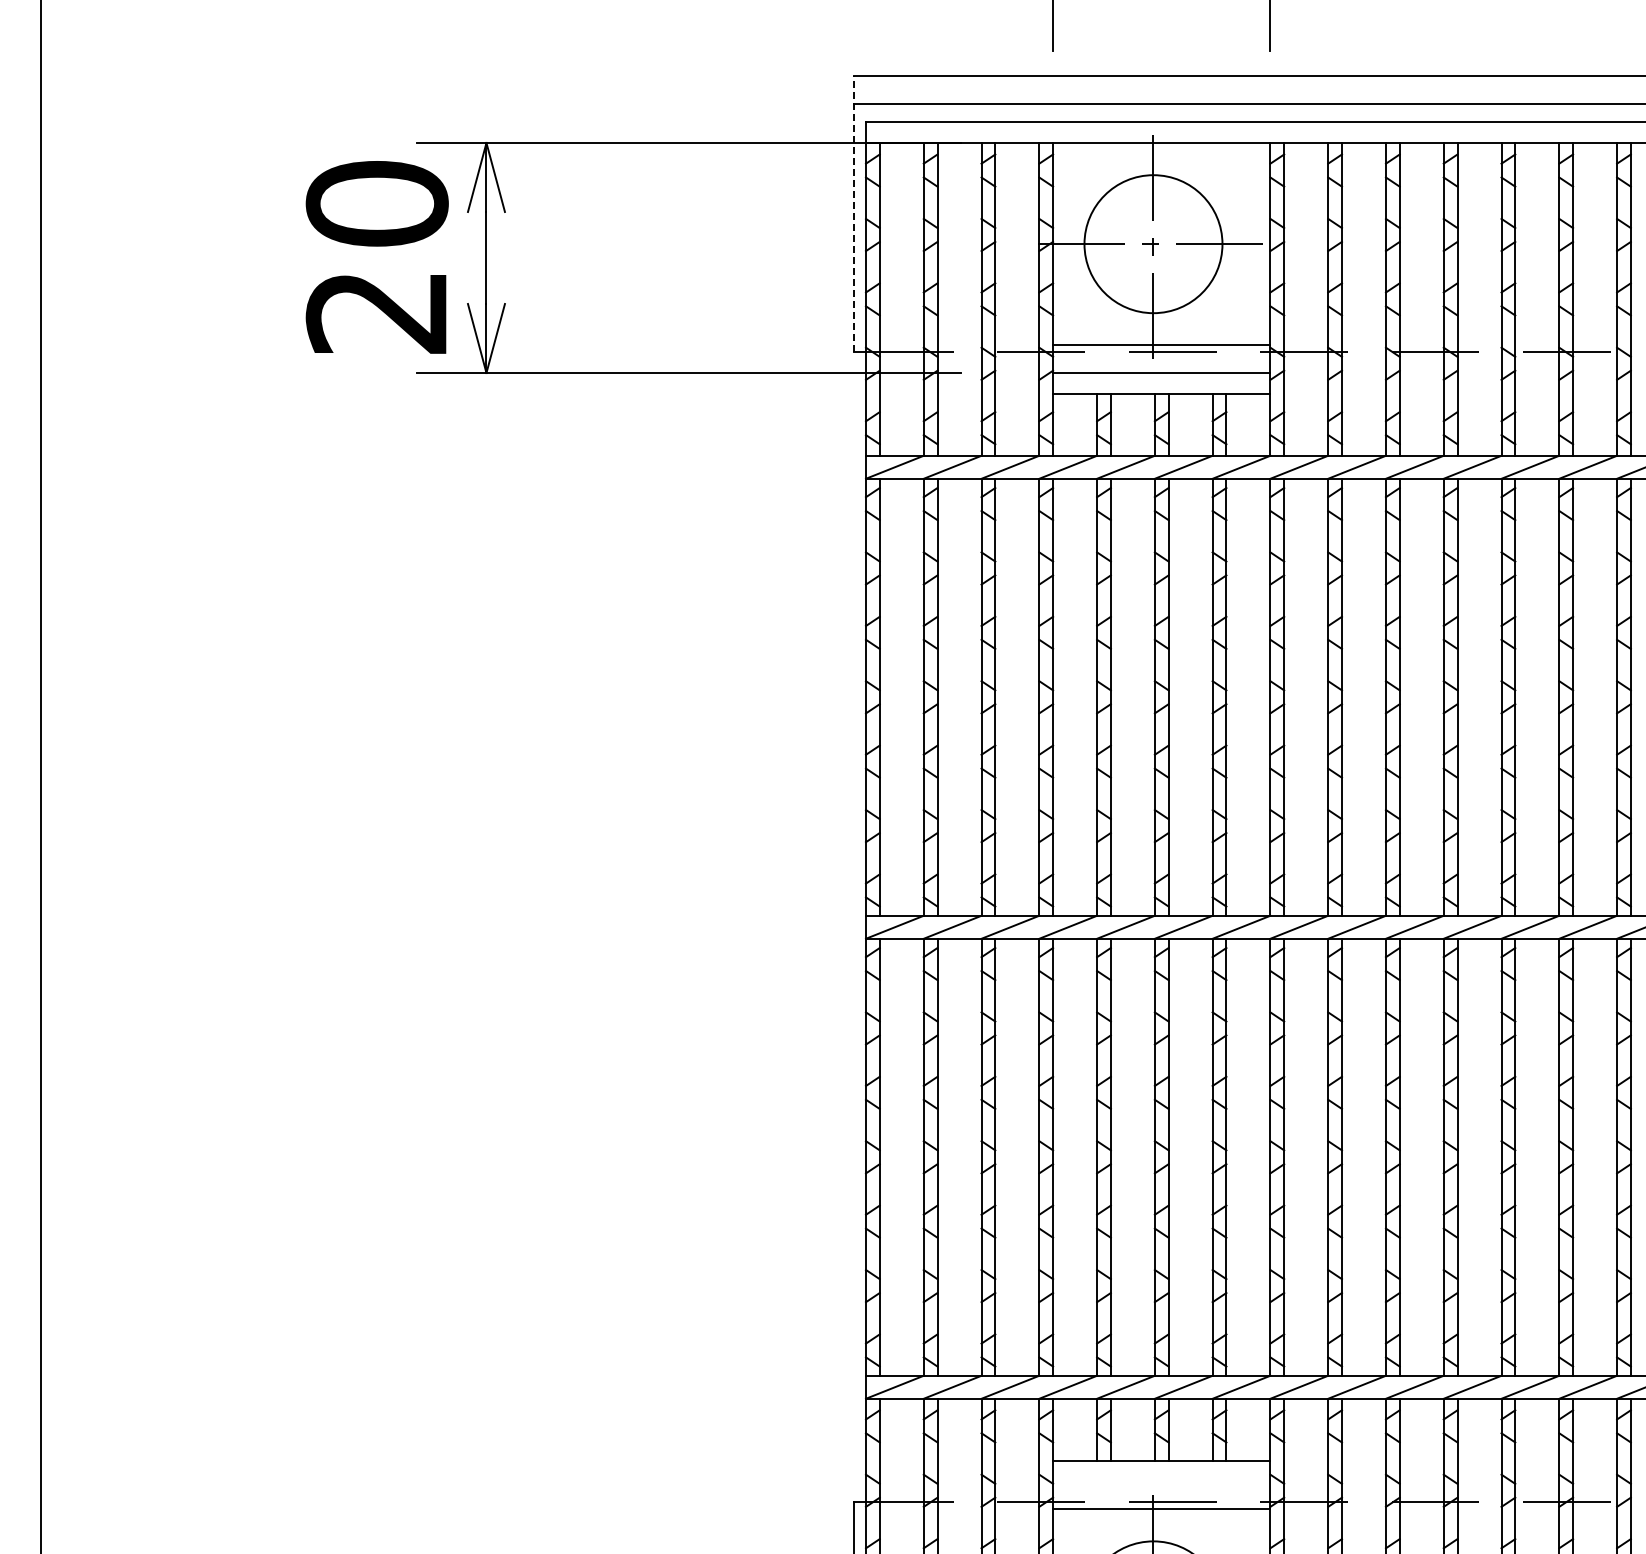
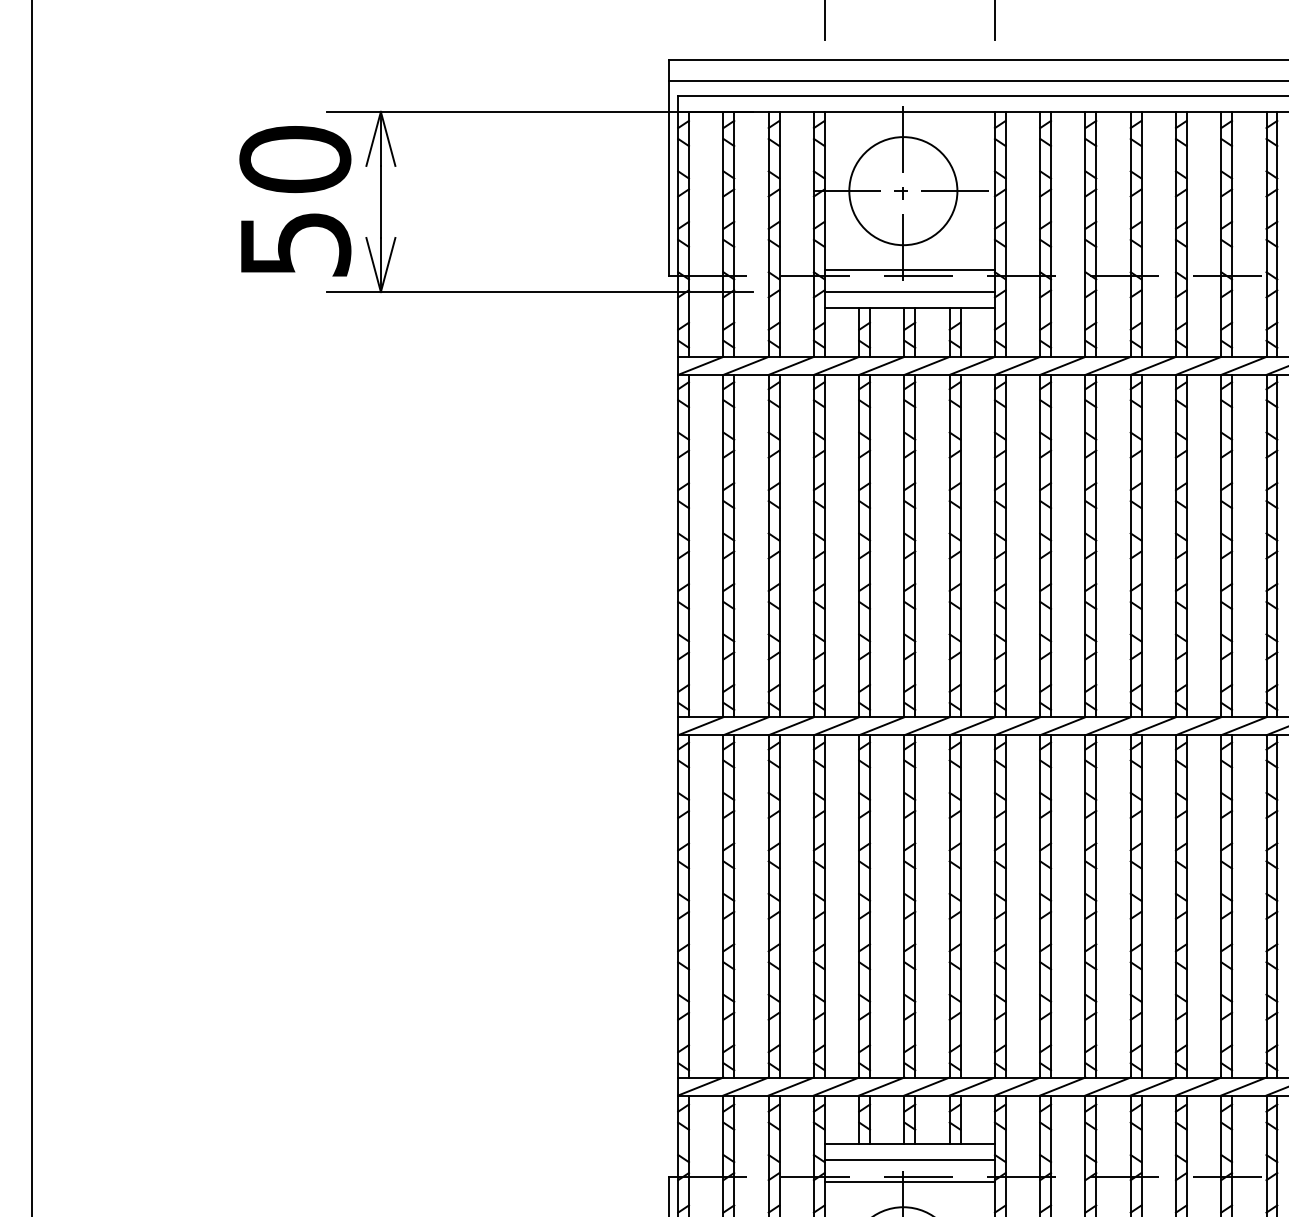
line: (854, 214) -> (669, 167), dashed -> solid
text: (376, 312) -> (294, 244), 20 -> 50
line: (1161, 1481) -> (909, 1160), added

